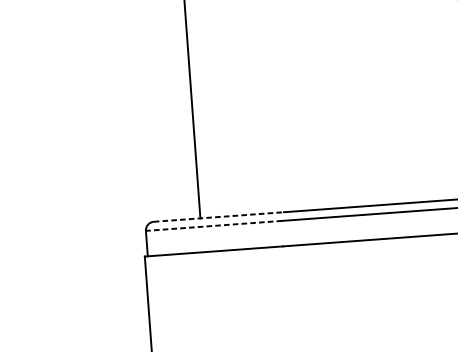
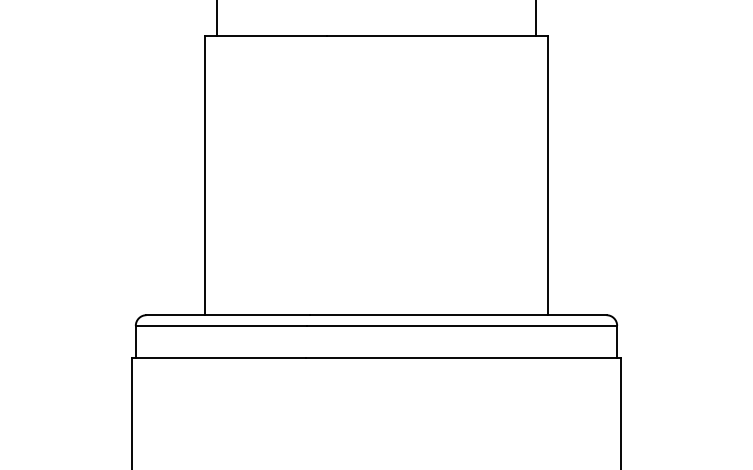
line: (219, 217) -> (228, 315), dashed -> solid
line: (214, 225) -> (221, 325), dashed -> solid

